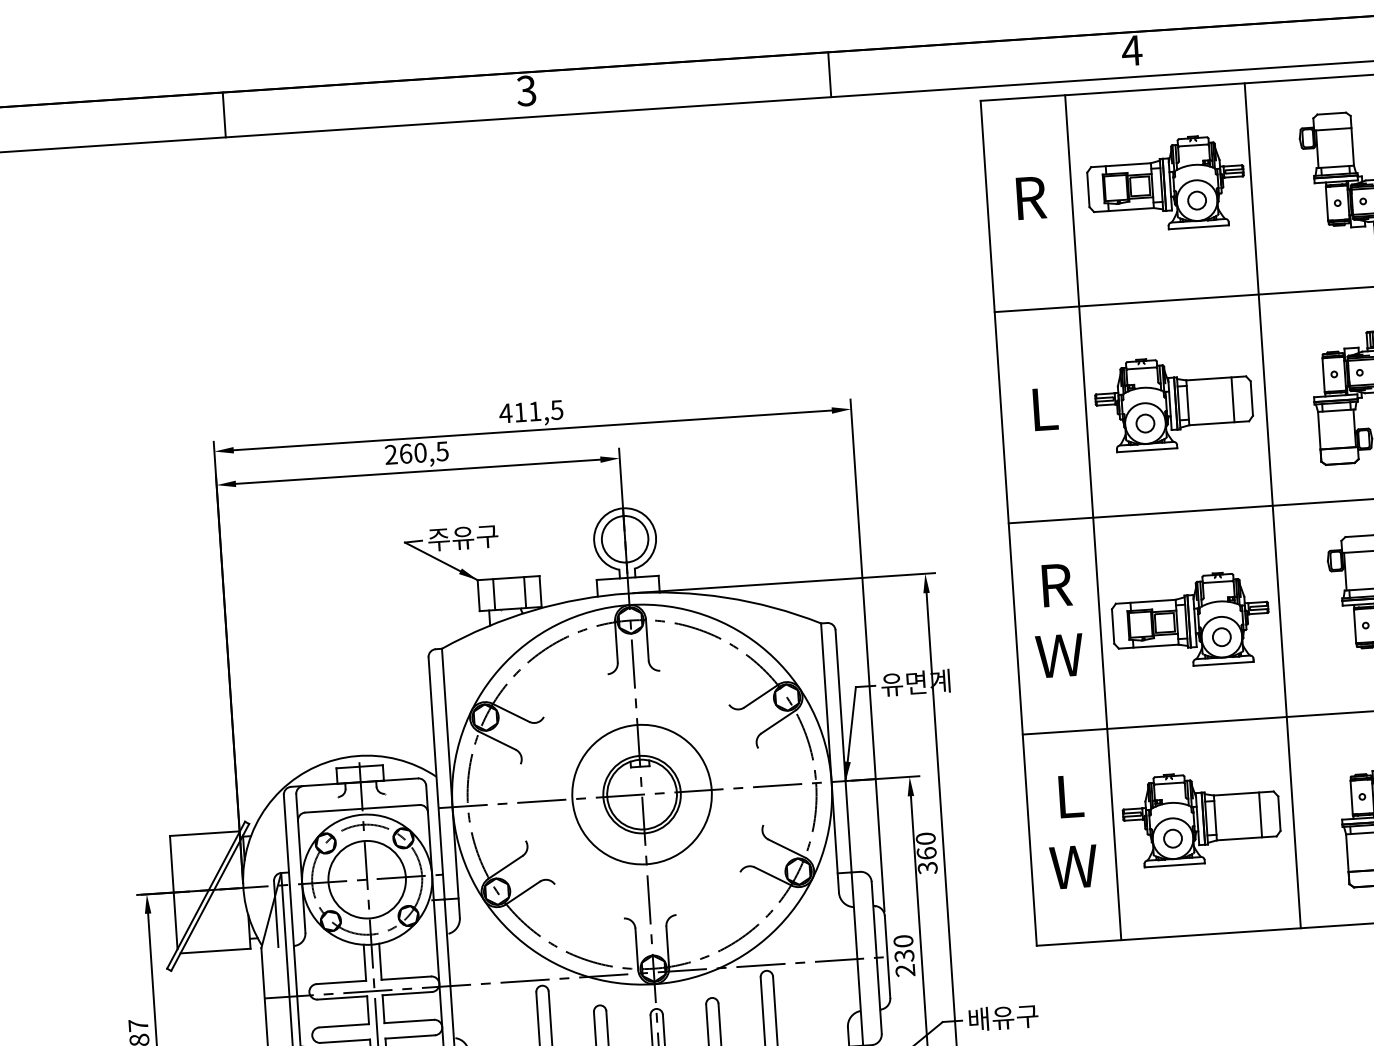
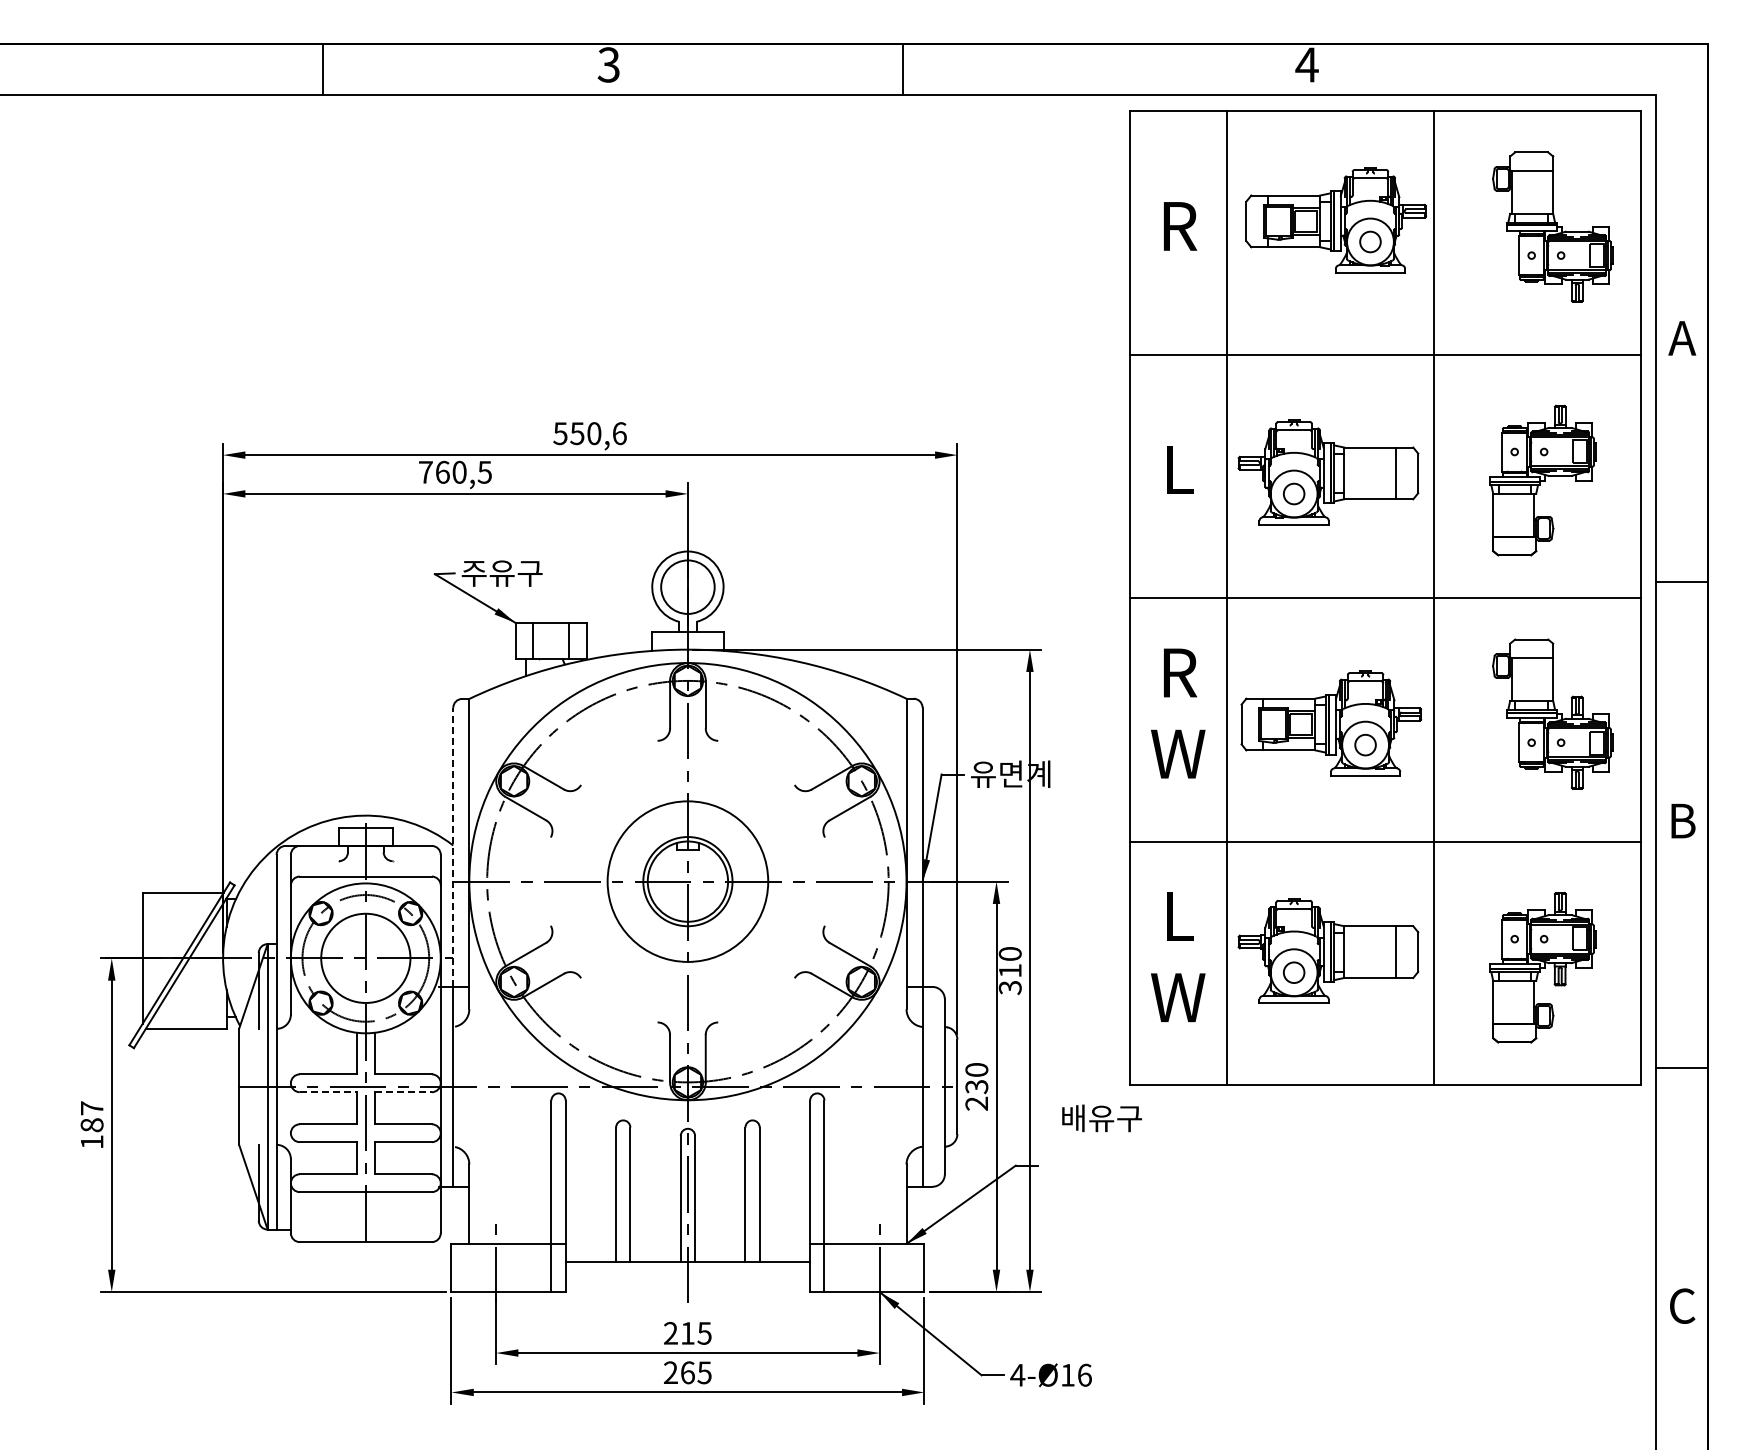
line: (829, 74) -> (903, 69), moved
line: (224, 114) -> (323, 69), moved
text: (530, 411) -> (589, 433), 411,5 -> 550,6
text: (390, 454) -> (425, 471), 260,5 -> 760,5
line: (436, 778) -> (453, 847), solid -> dashed
text: (926, 853) -> (1009, 970), 360 -> 310
line: (407, 993) -> (403, 1092), solid -> dashed
line: (342, 998) -> (328, 1092), solid -> dashed
text: (1003, 1017) -> (1101, 1118), moved

